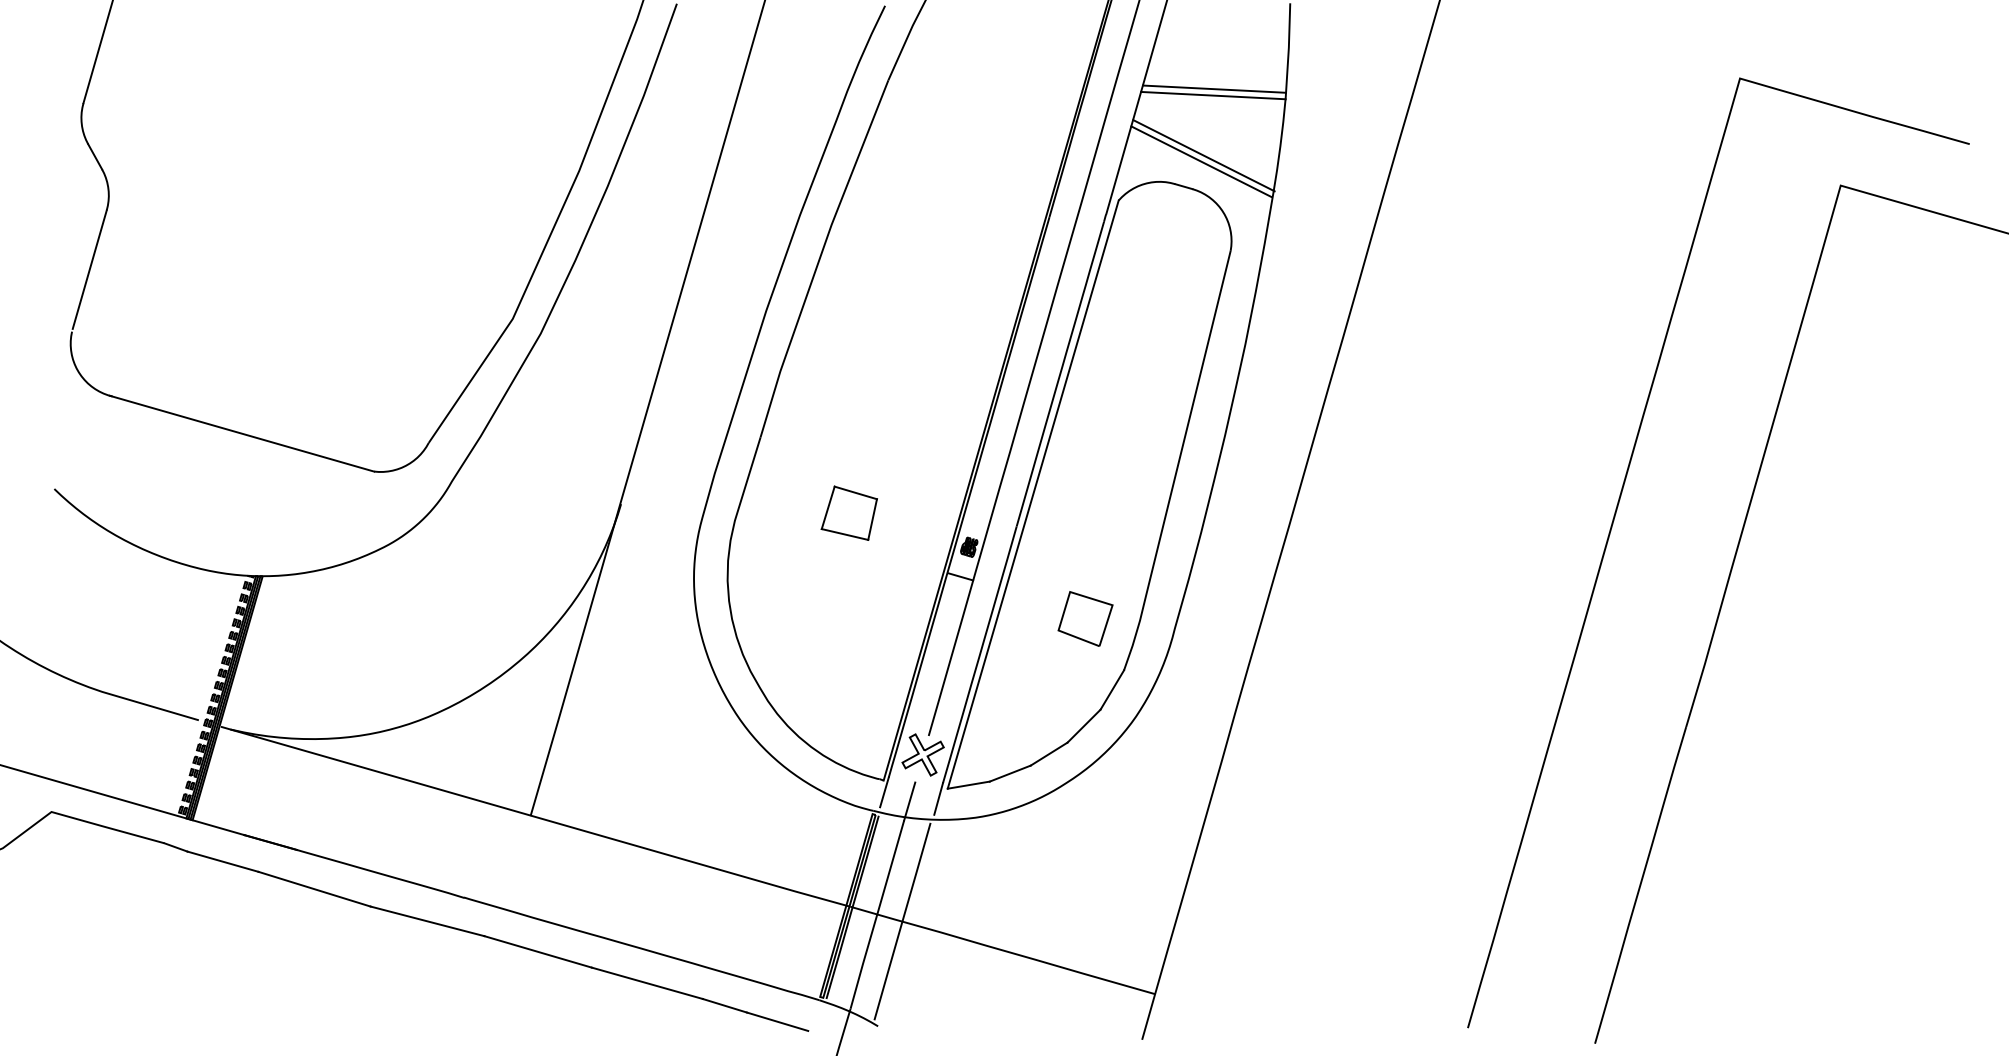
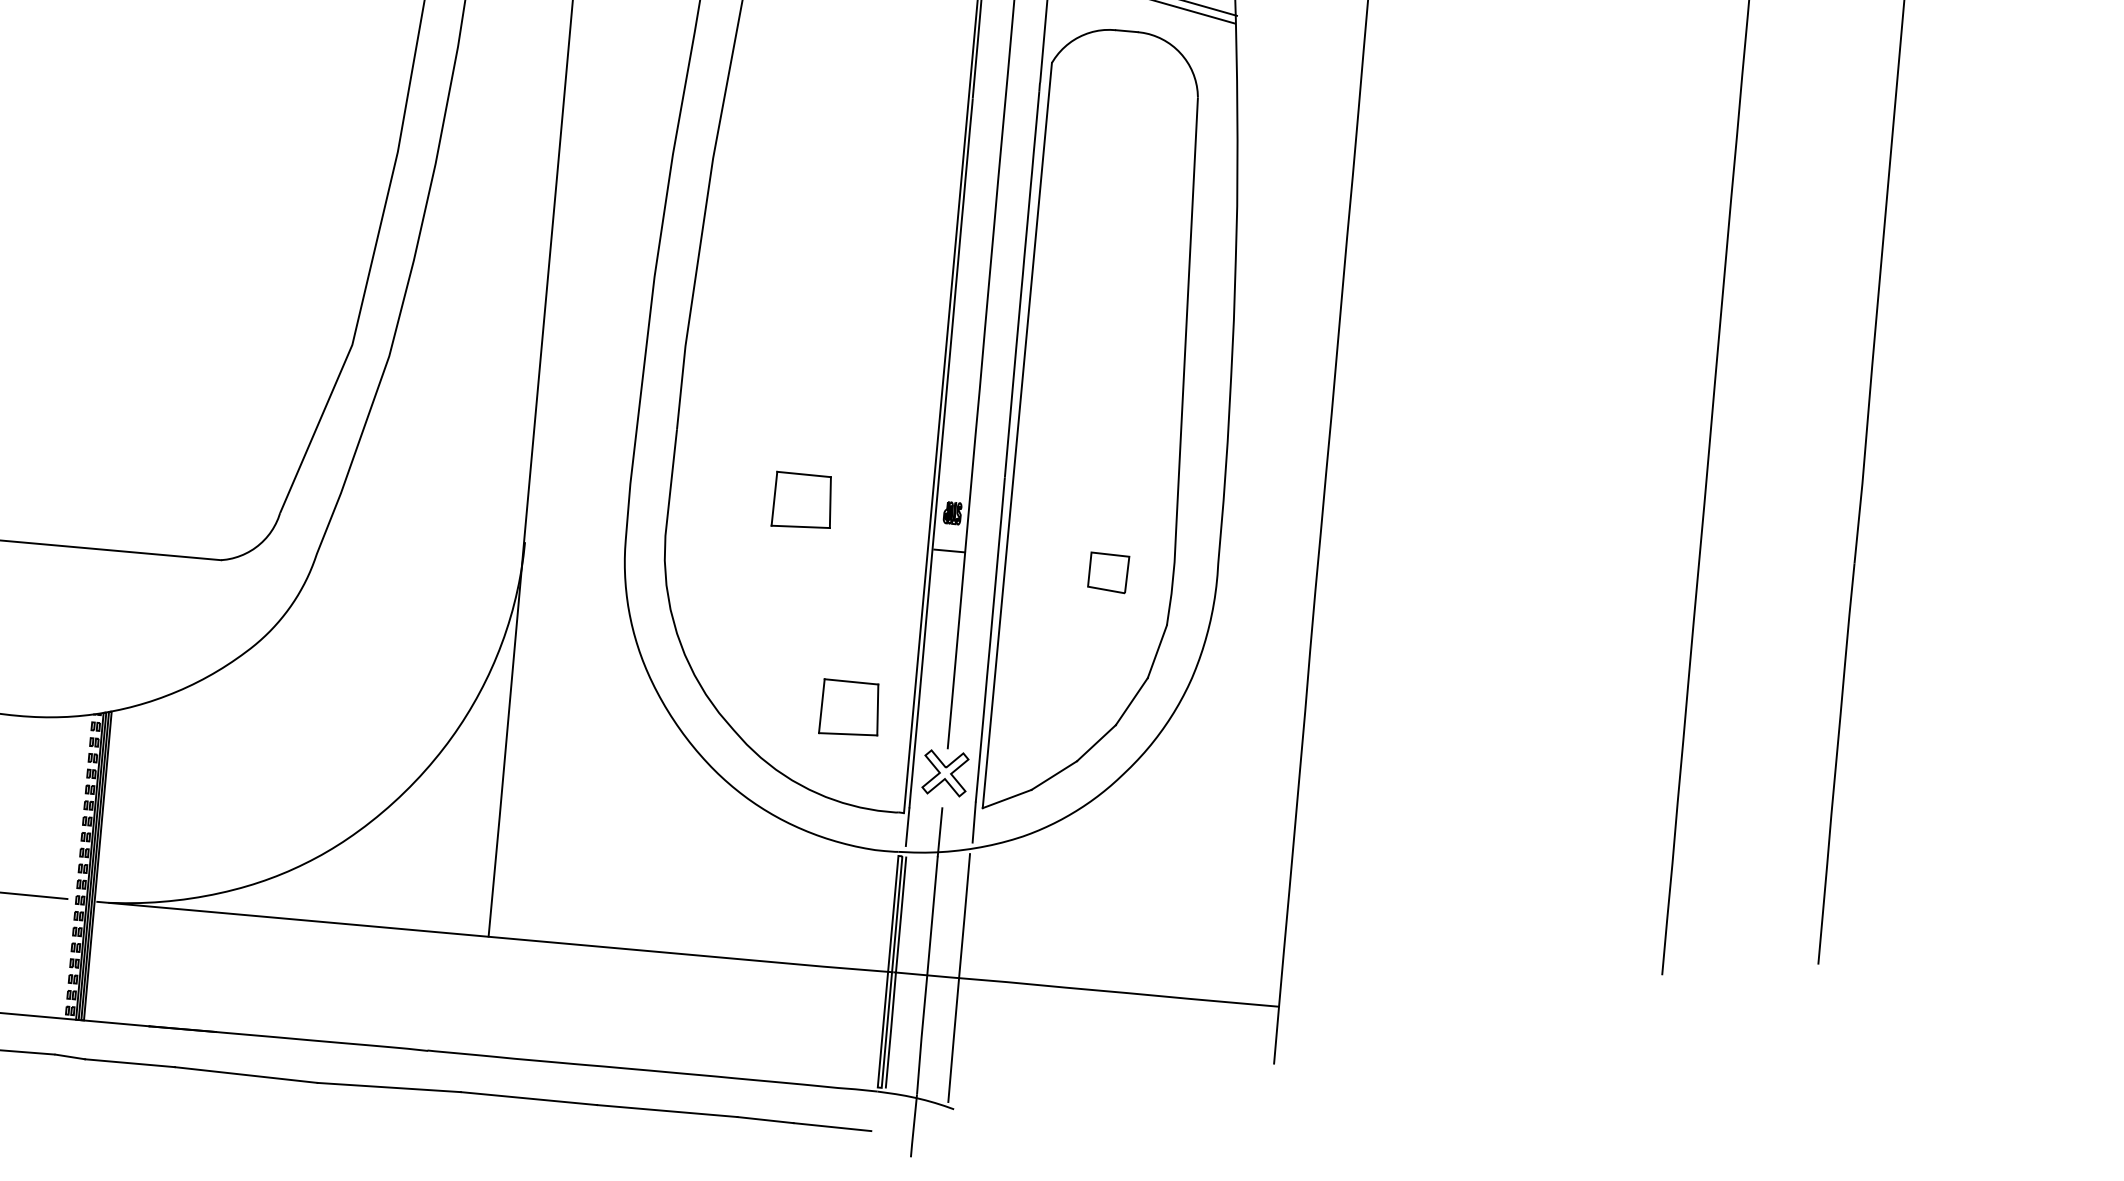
part: (1085, 618) -> (1108, 572), size x0.7
part: (854, 686) -> (847, 707), added

